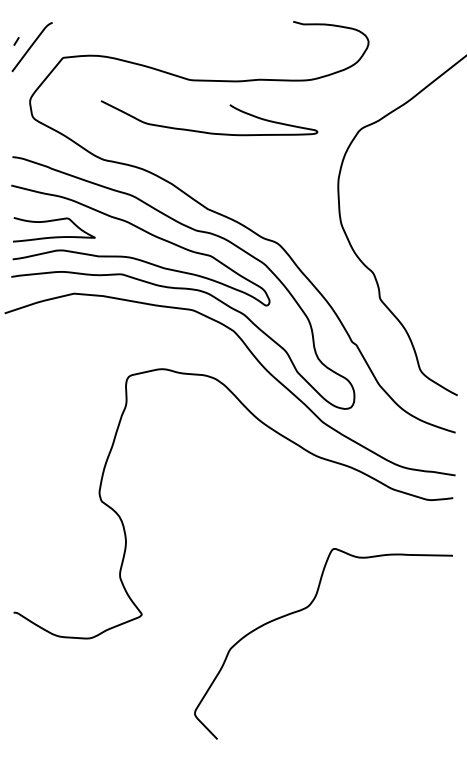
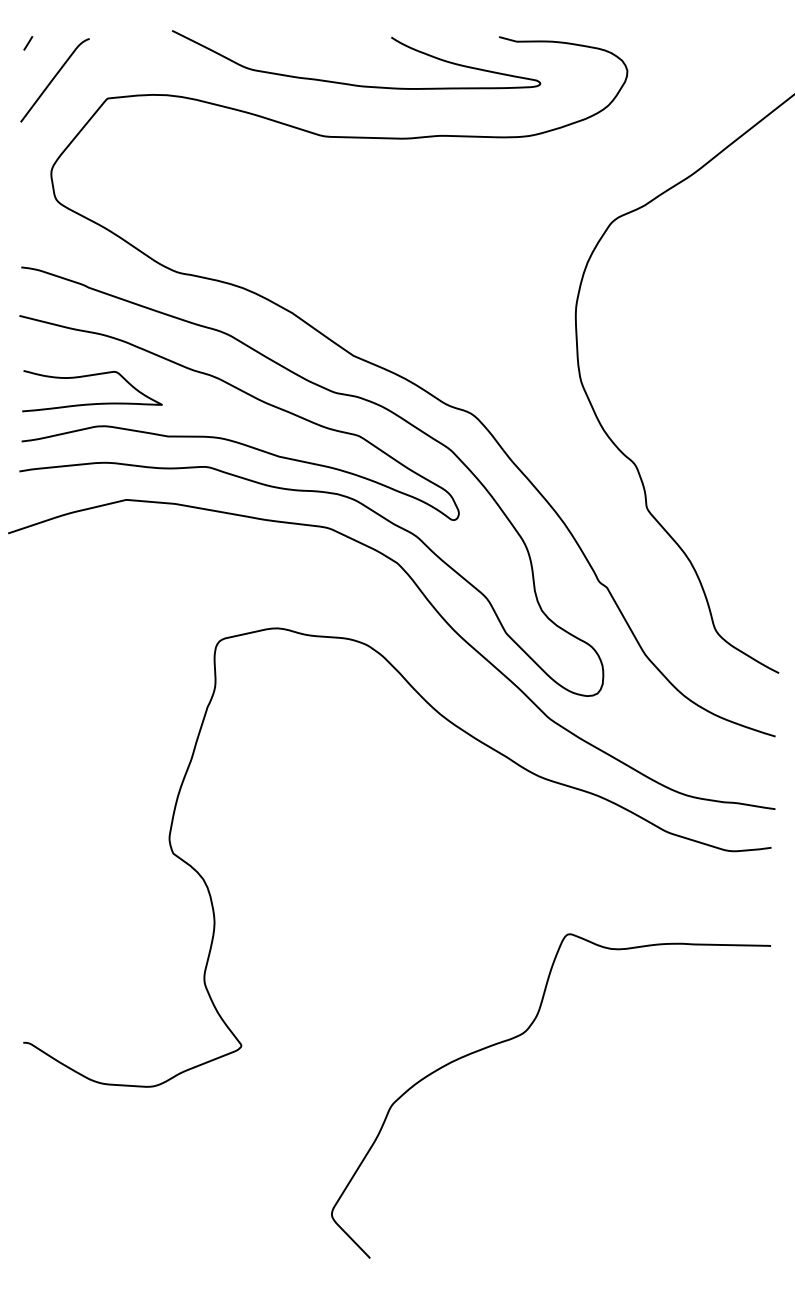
line: (16, 41) -> (28, 43), moved
curve: (205, 131) -> (349, 82), moved

